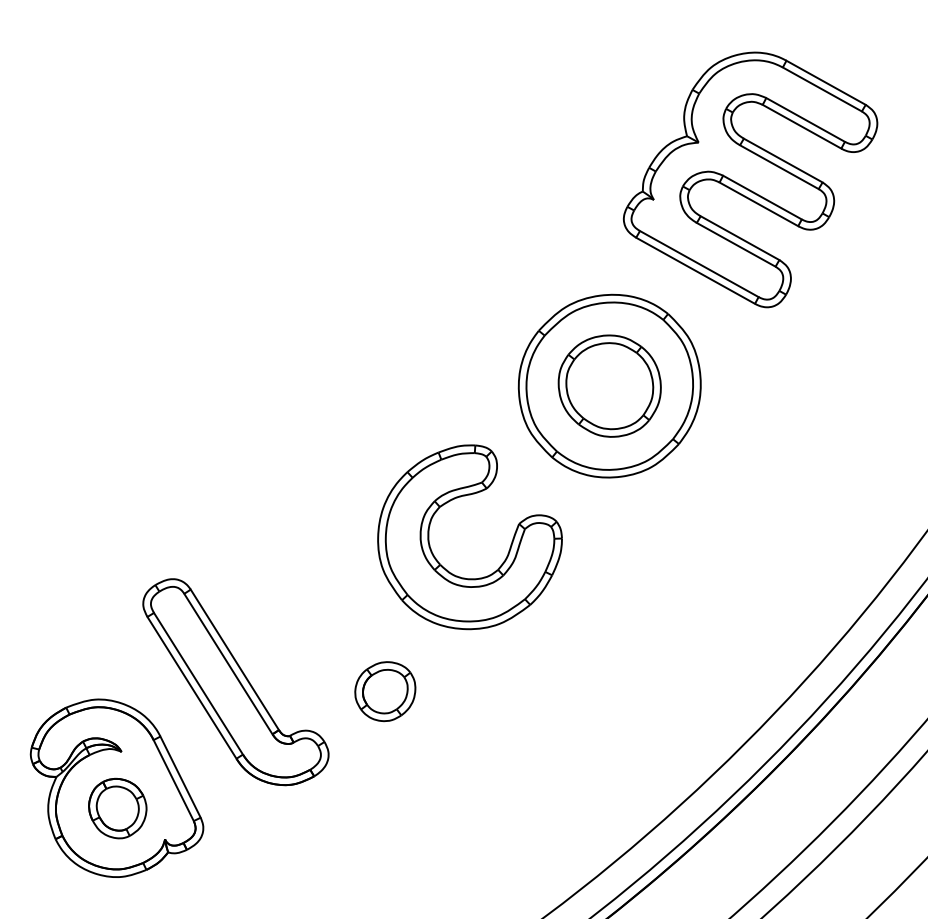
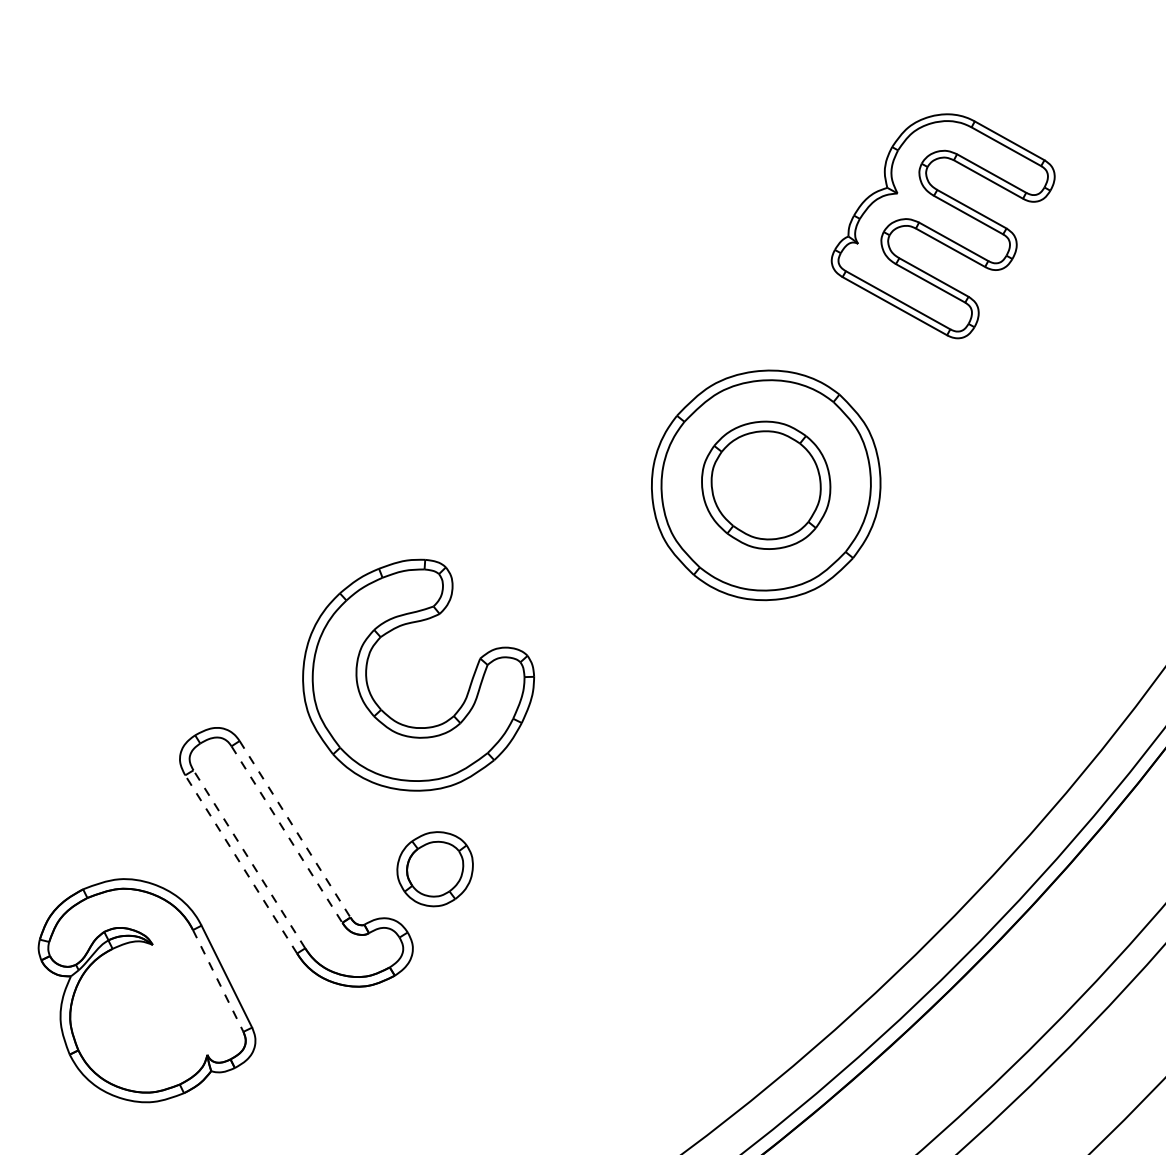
part: (750, 180) -> (943, 226), size x0.7
part: (438, 560) -> (378, 704), moved
line: (235, 660) -> (295, 829), solid -> dashed
line: (228, 664) -> (287, 835), solid -> dashed
line: (198, 683) -> (249, 858), solid -> dashed
line: (191, 687) -> (240, 864), solid -> dashed
part: (384, 691) -> (434, 869), moved
line: (173, 780) -> (218, 980), solid -> dashed
part: (117, 808) -> (147, 1015), removed

